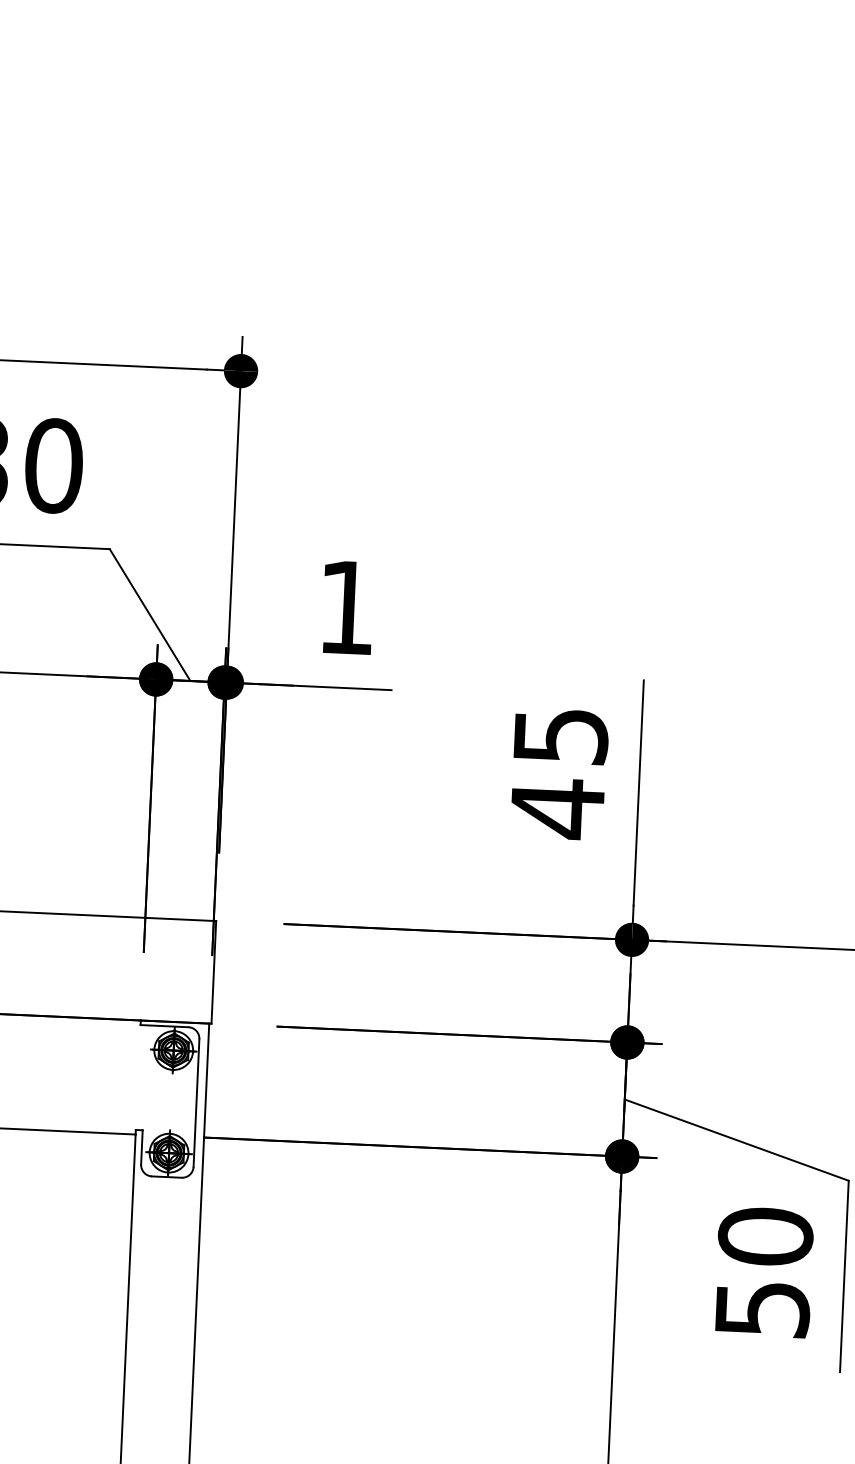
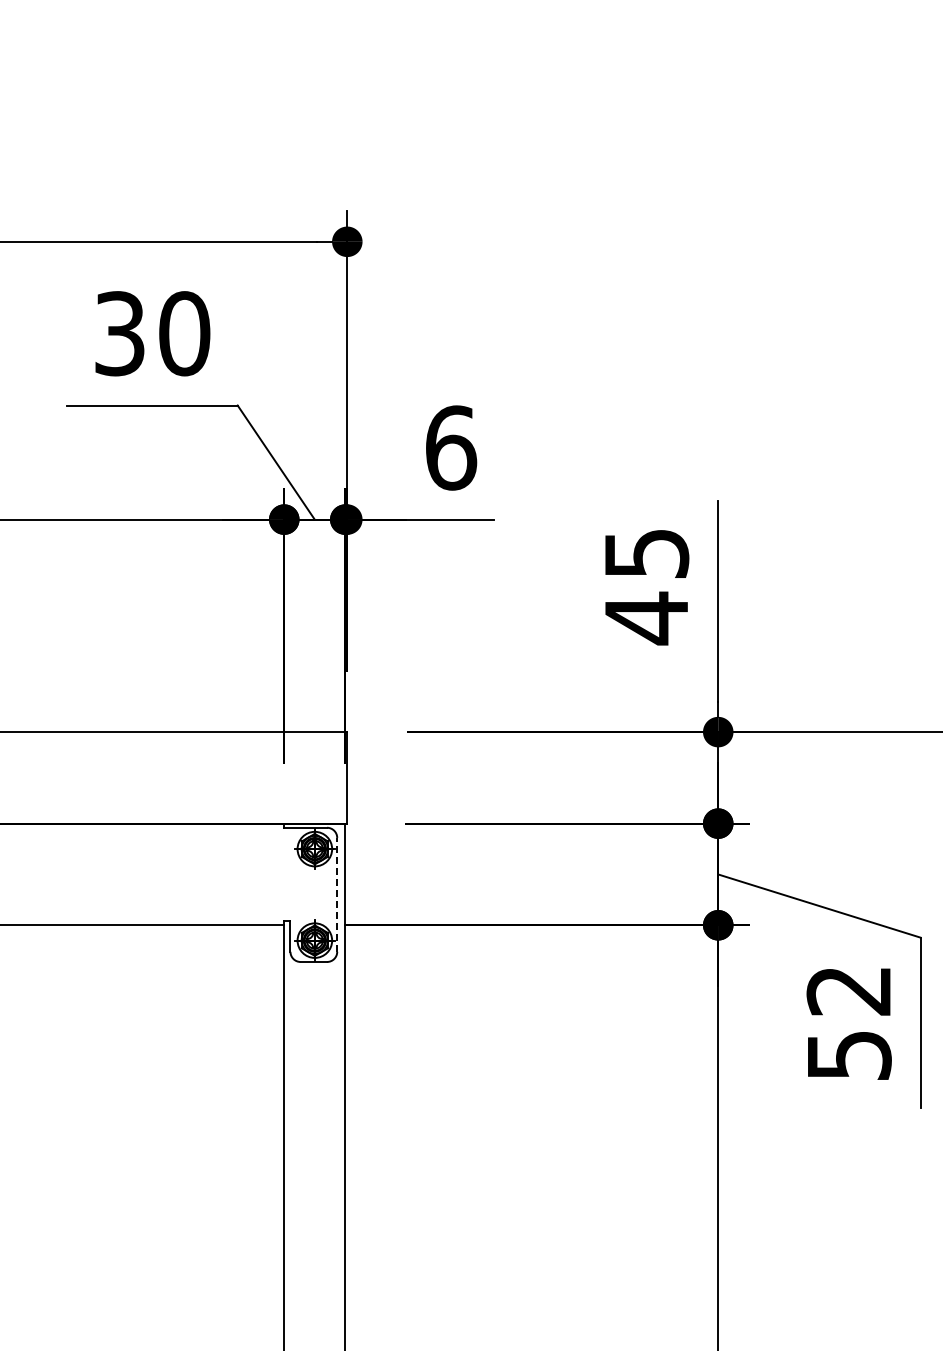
text: (347, 607) -> (451, 447), 1 -> 6
line: (196, 1102) -> (337, 894), solid -> dashed
text: (764, 1236) -> (848, 990), 50 -> 52

